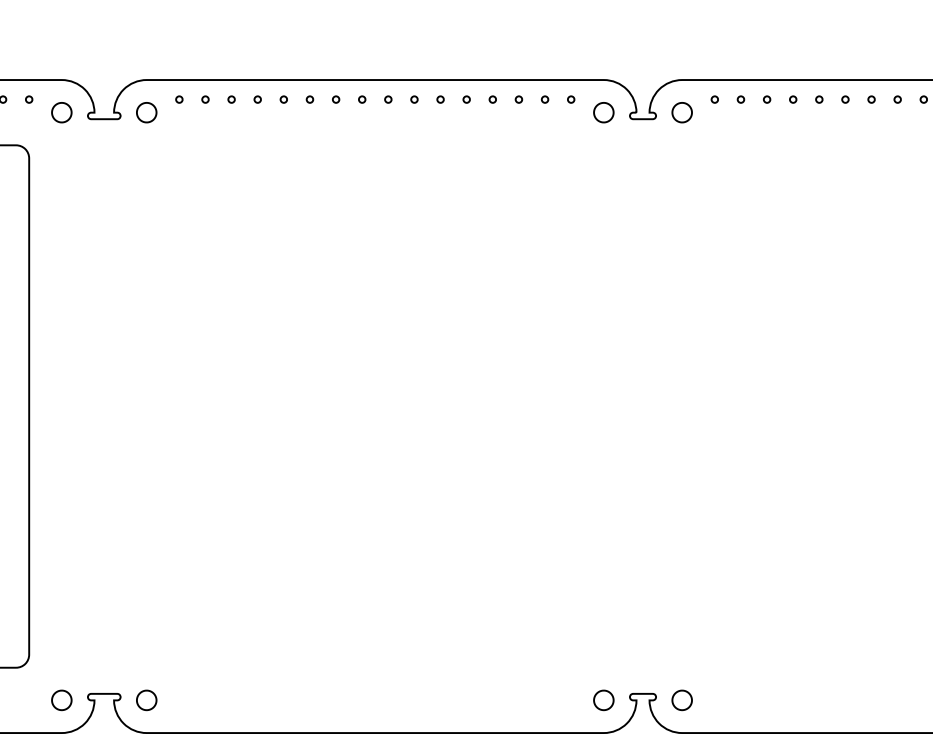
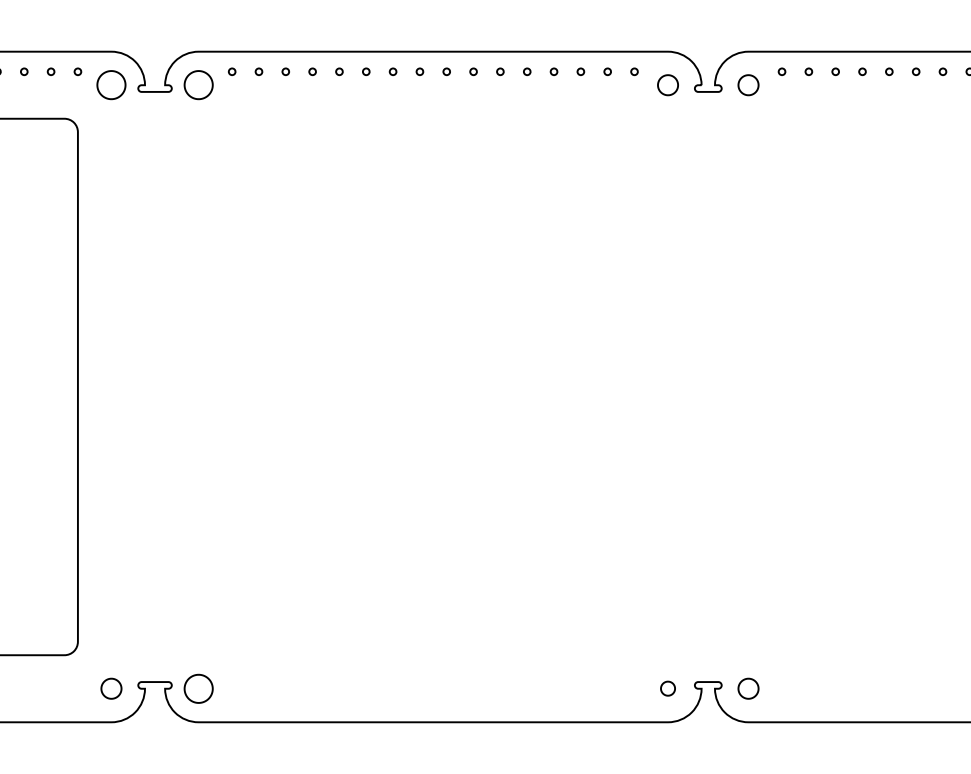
part: (61, 112) -> (111, 85), size x1.4
part: (146, 112) -> (198, 85), size x1.4
part: (146, 700) -> (198, 688), size x1.4
part: (603, 700) -> (667, 688), size x0.7

